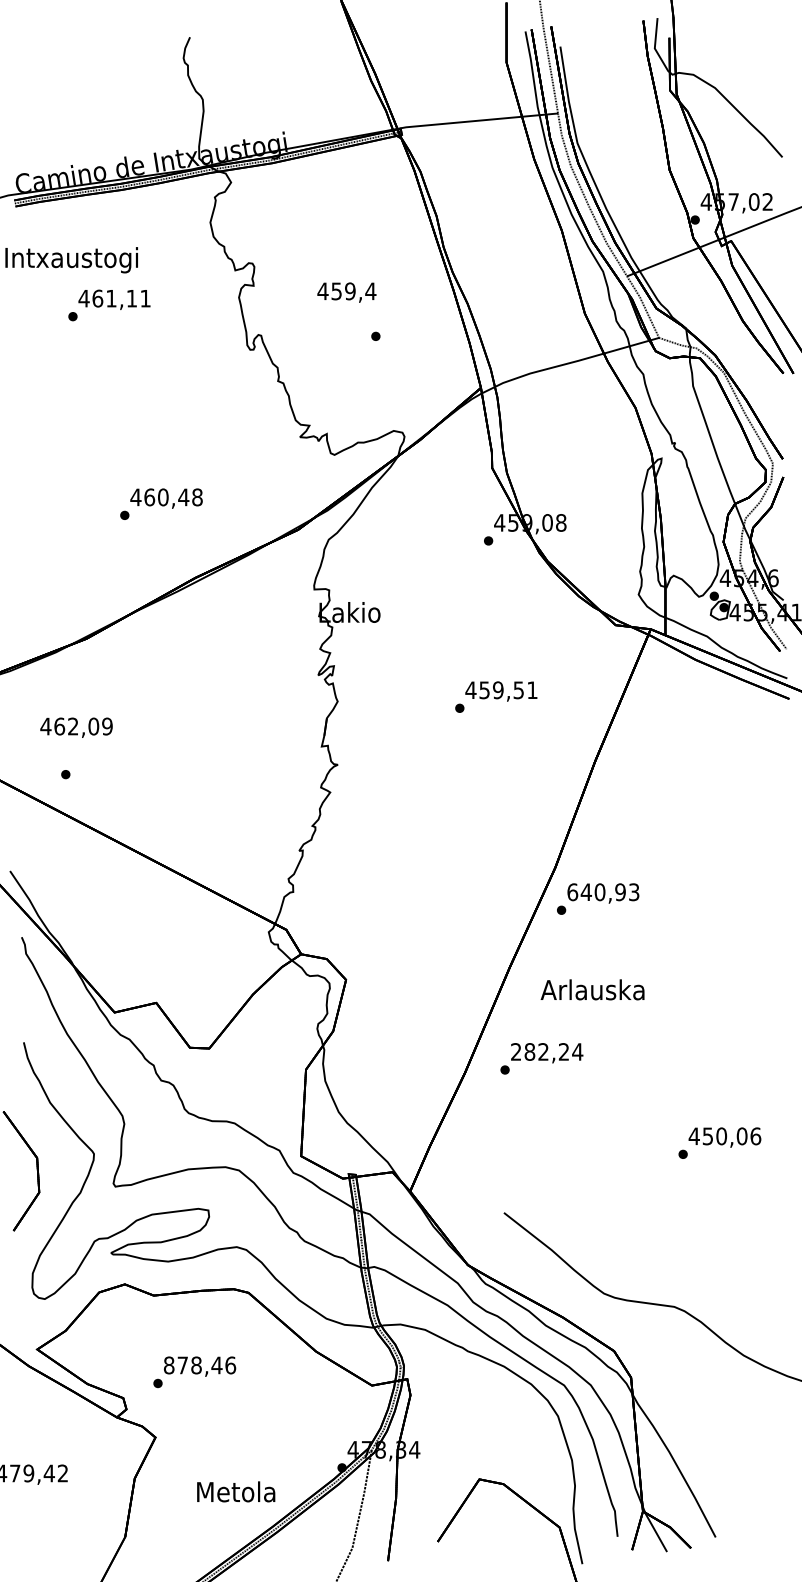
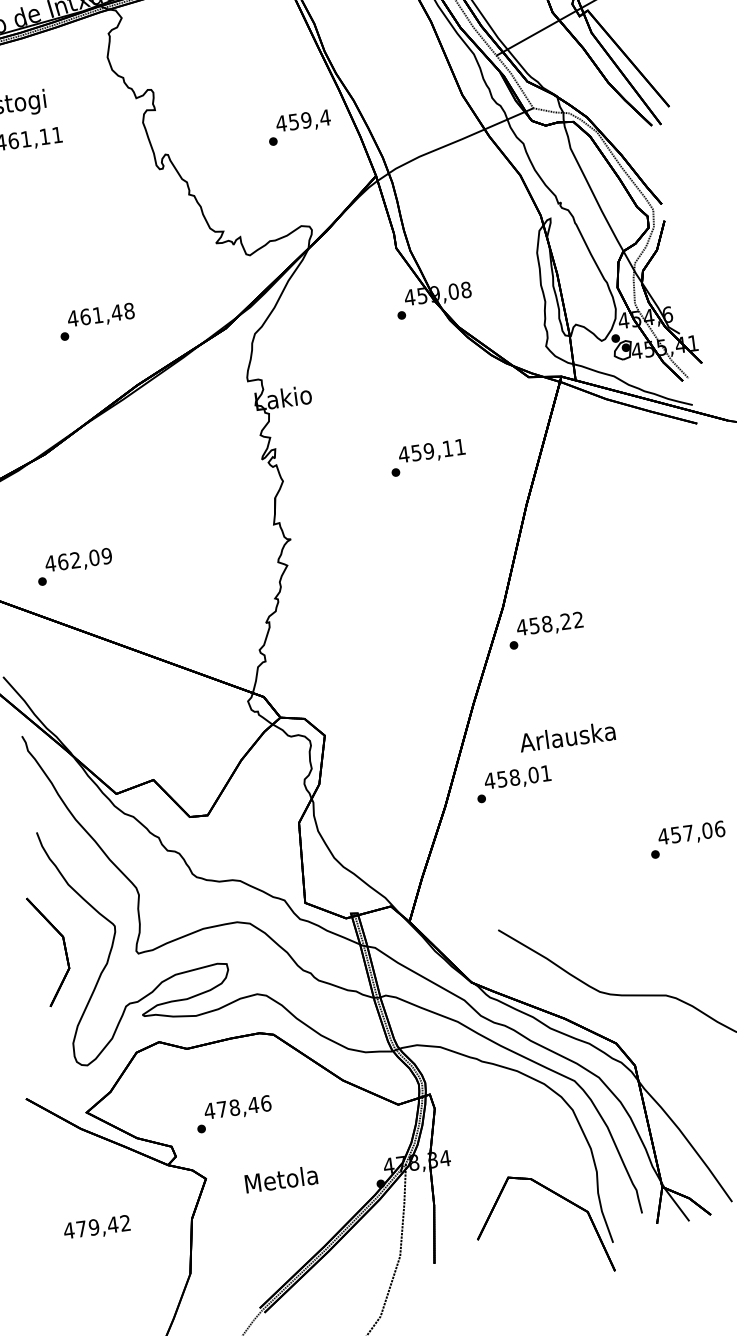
text: (346, 292) -> (303, 121), moved
text: (163, 497) -> (98, 315), 460,48 -> 461,48
text: (518, 690) -> (447, 449), 459,51 -> 459,11
text: (76, 727) -> (78, 560), moved
text: (603, 892) -> (550, 623), 640,93 -> 458,22
text: (592, 989) -> (567, 736), moved
text: (546, 1051) -> (517, 776), 282,24 -> 458,01
text: (721, 1136) -> (688, 833), 450,06 -> 457,06
text: (168, 1365) -> (209, 1111), 878,46 -> 478,46
text: (236, 1491) -> (281, 1179), moved

